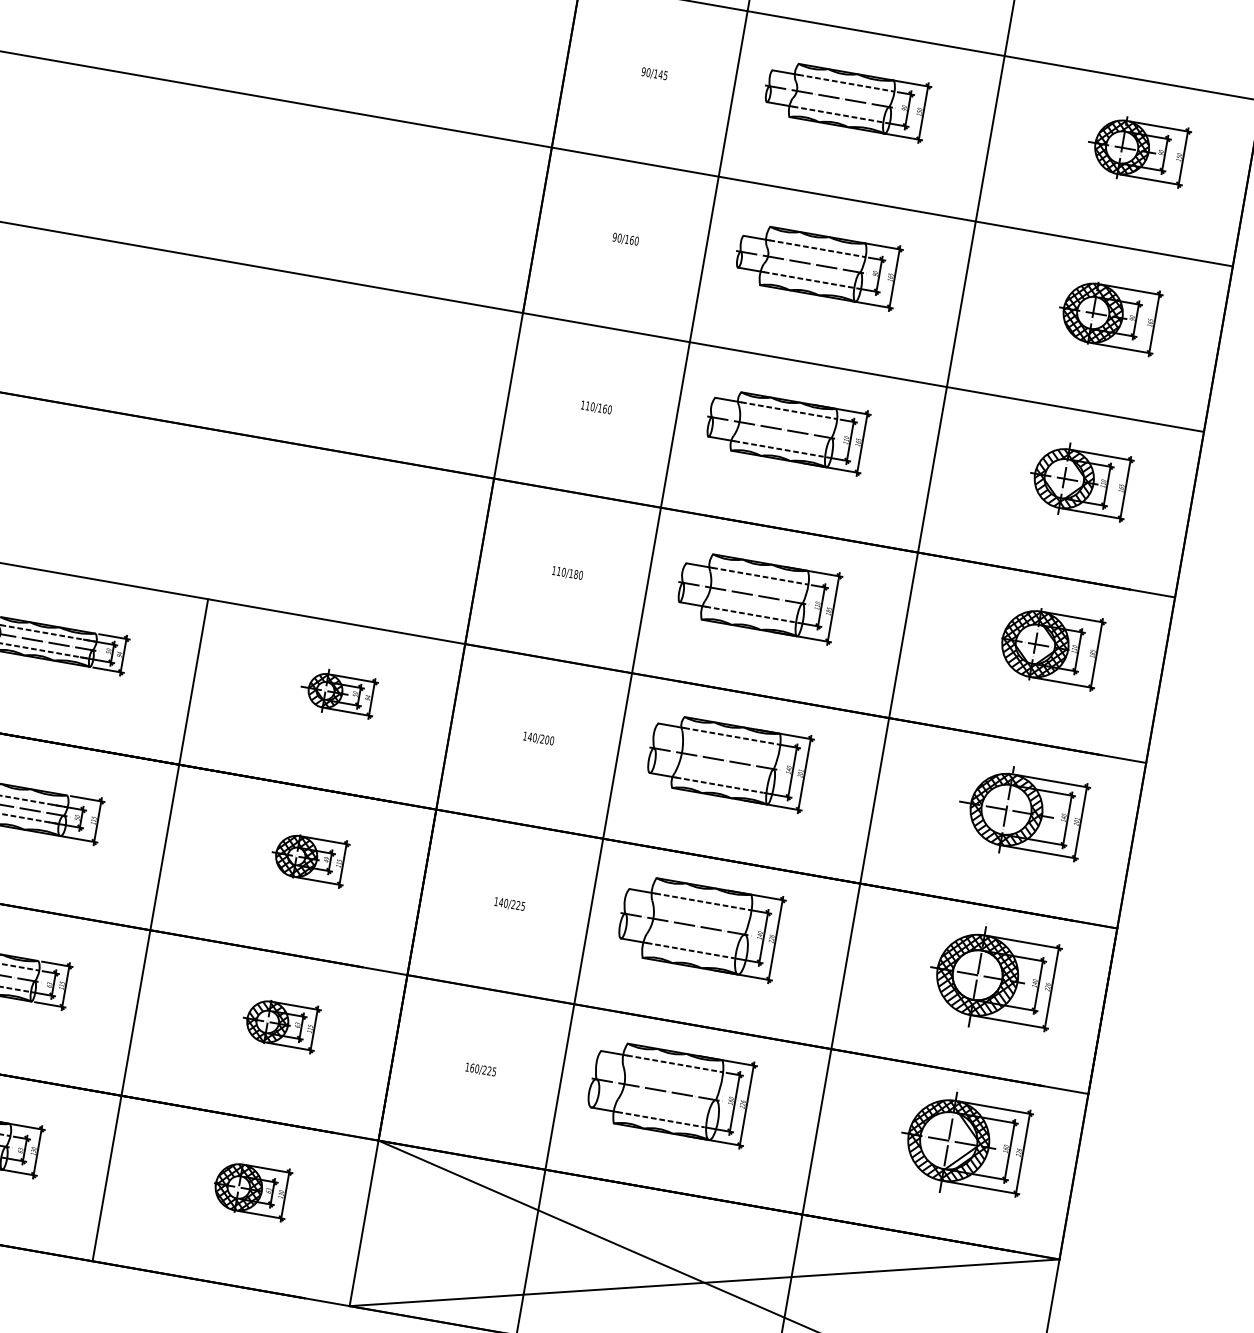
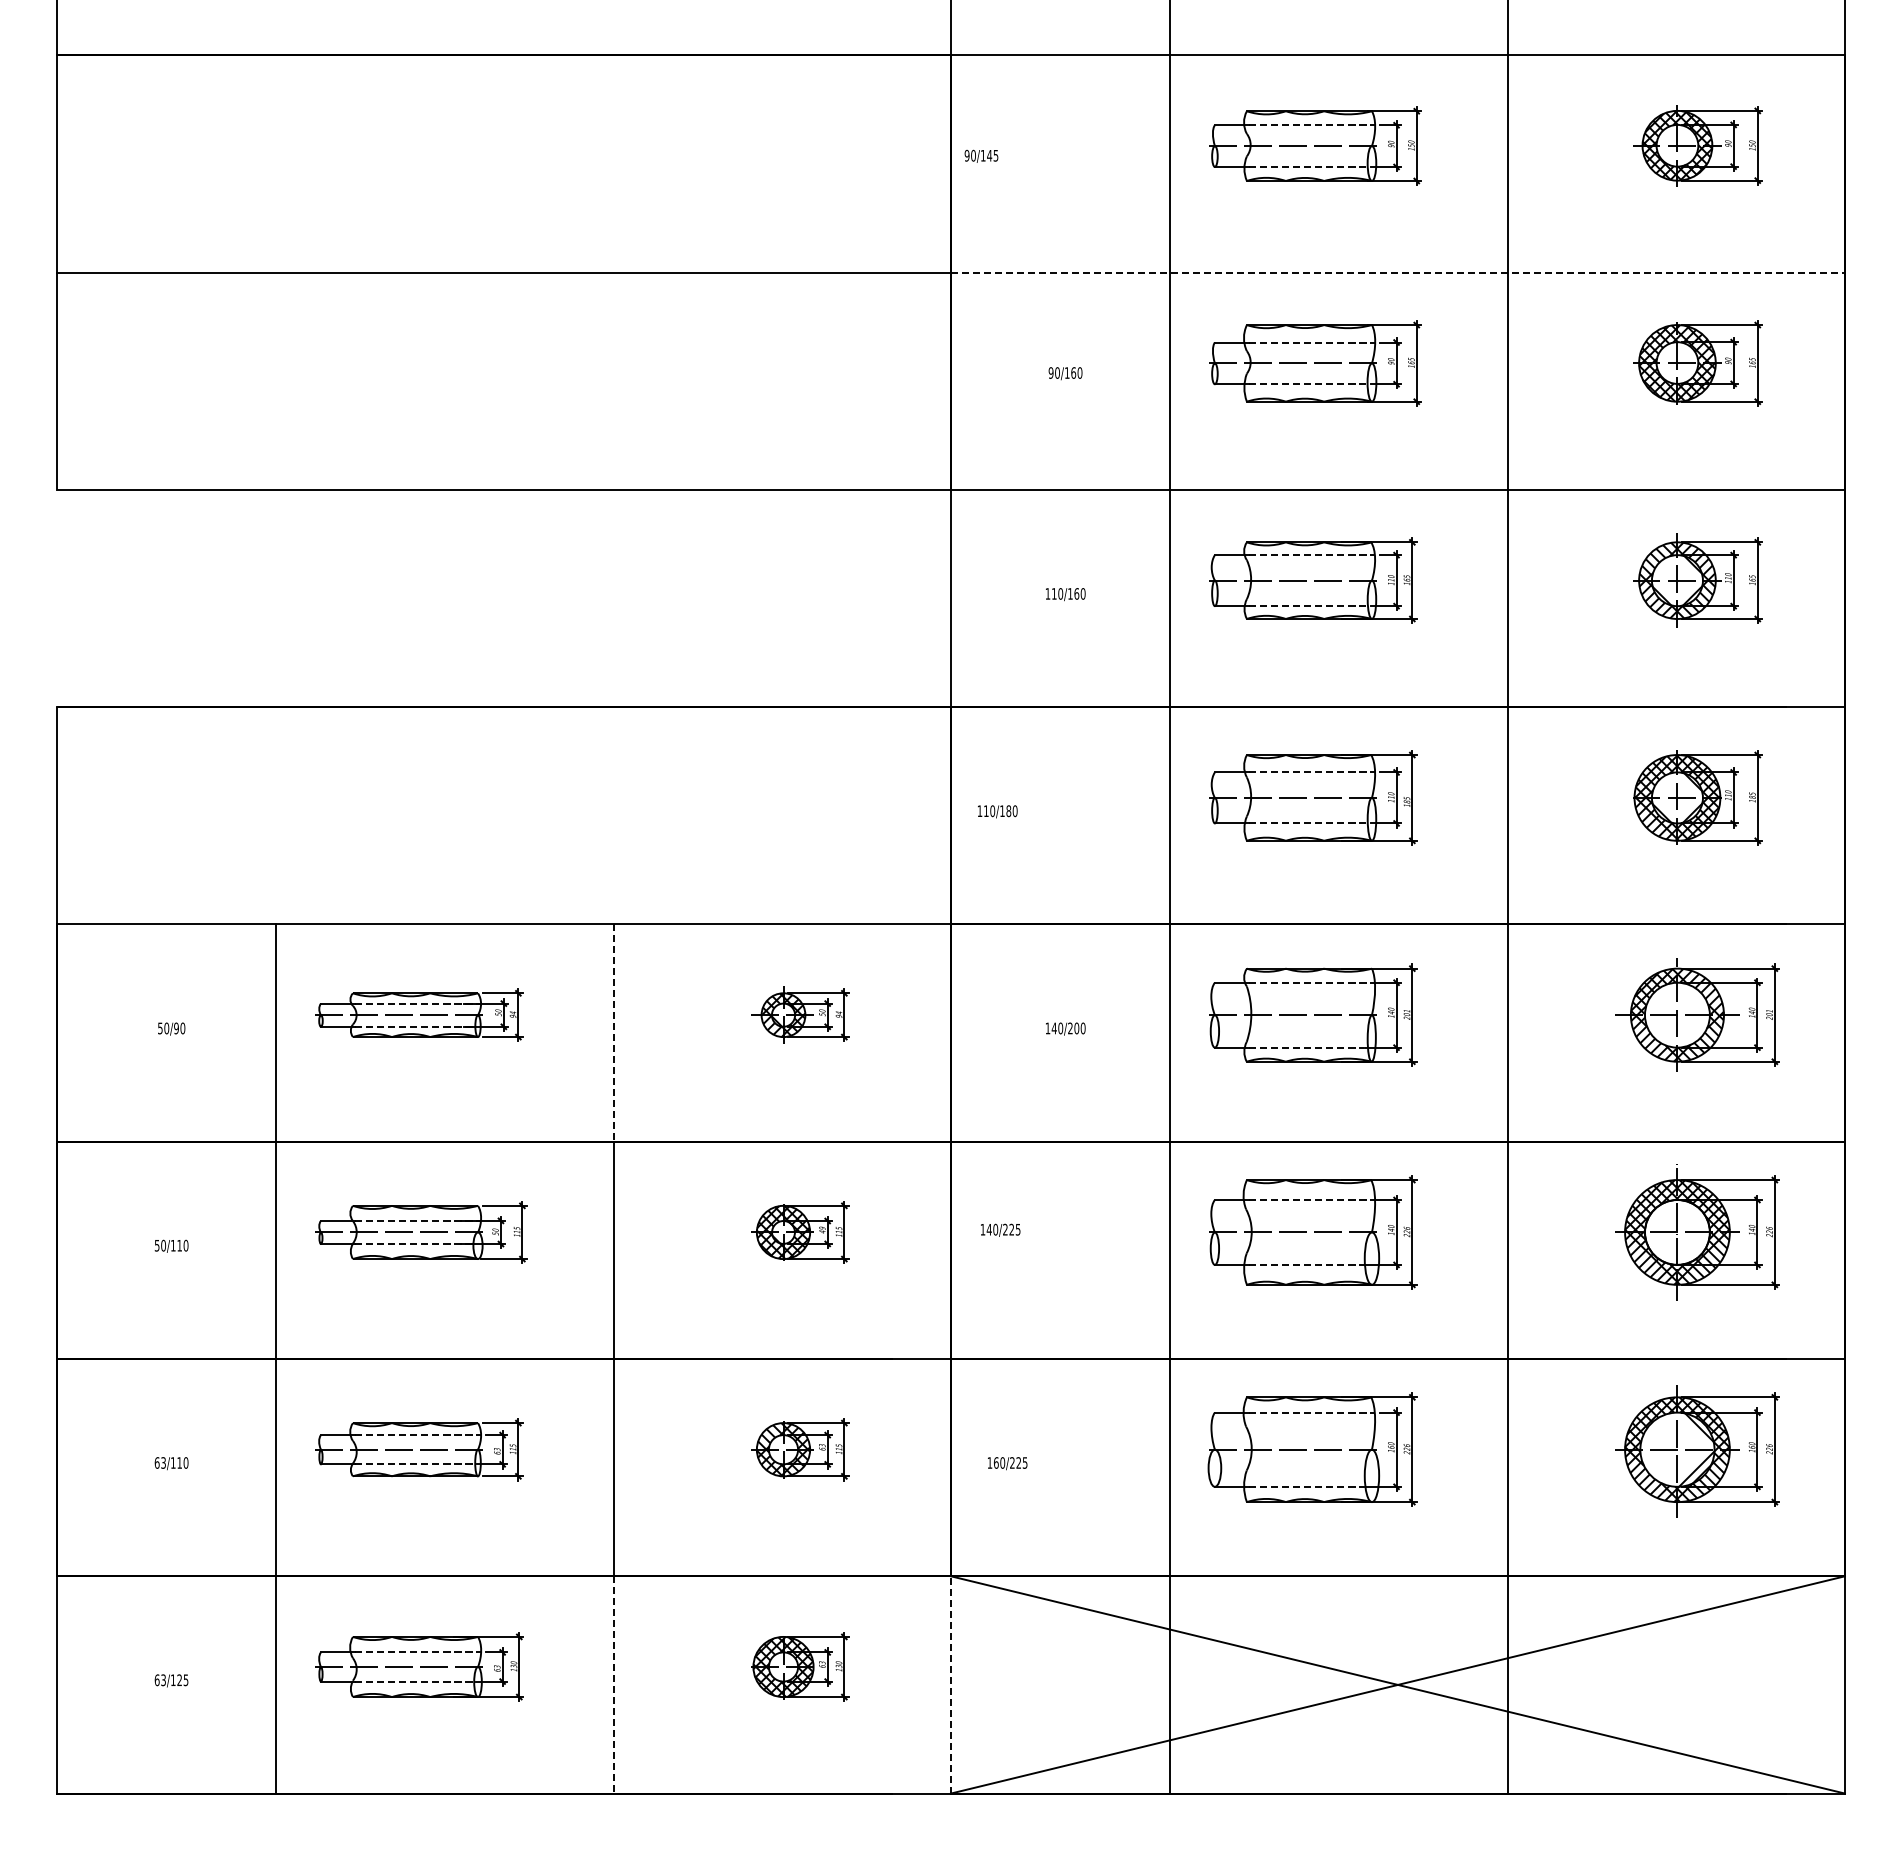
text: (654, 73) -> (981, 155), moved
line: (892, 206) -> (1397, 272), solid -> dashed
text: (567, 573) -> (997, 811), moved
line: (193, 682) -> (613, 1033), solid -> dashed
text: (509, 903) -> (1000, 1229), moved
text: (480, 1069) -> (1007, 1463), moved
line: (107, 1178) -> (613, 1684), solid -> dashed
line: (364, 1223) -> (951, 1684), solid -> dashed

